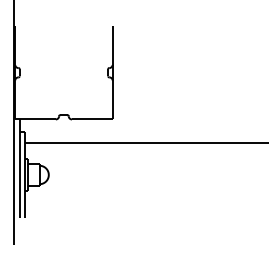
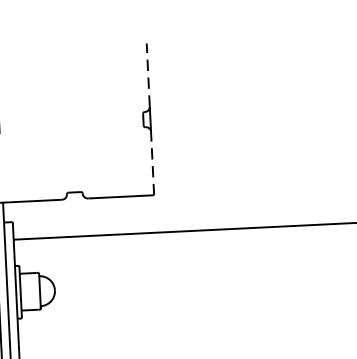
line: (112, 44) -> (148, 73), solid -> dashed
line: (112, 99) -> (152, 162), solid -> dashed

